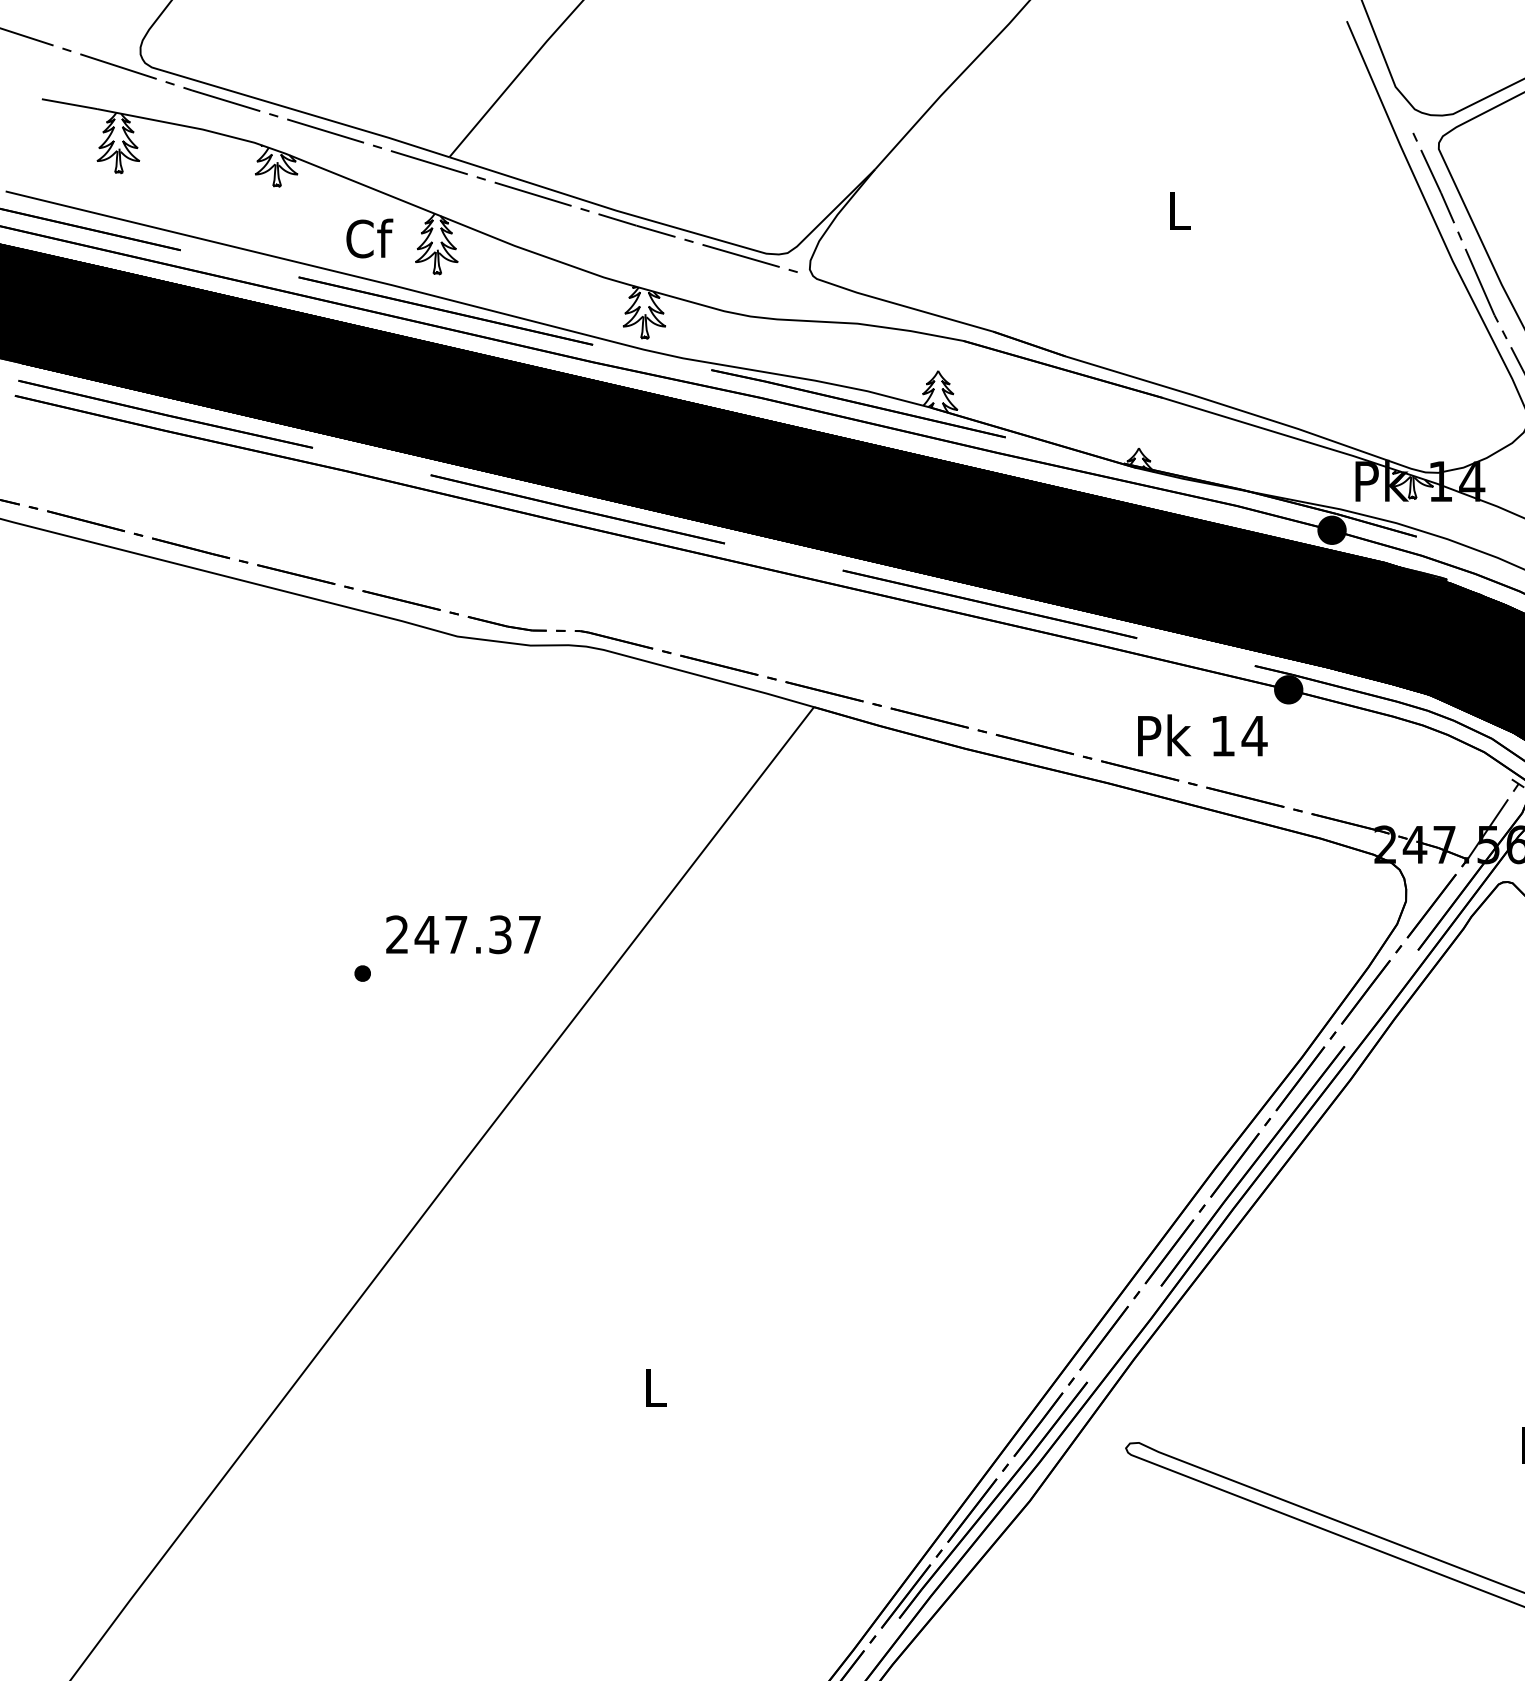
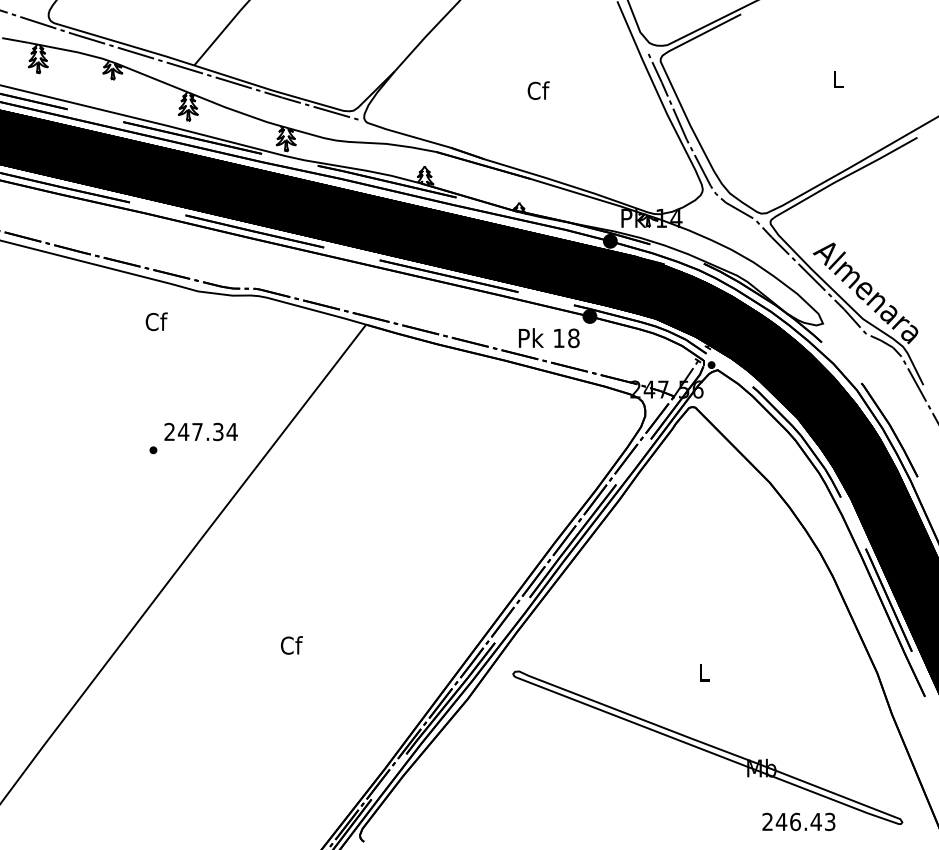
text: (1179, 210) -> (538, 90), L -> Cf
text: (369, 237) -> (156, 321), moved
text: (1253, 736) -> (573, 338), 14 -> 18
text: (528, 933) -> (231, 431), 247.37 -> 247.34
text: (655, 1387) -> (291, 645), L -> Cf

